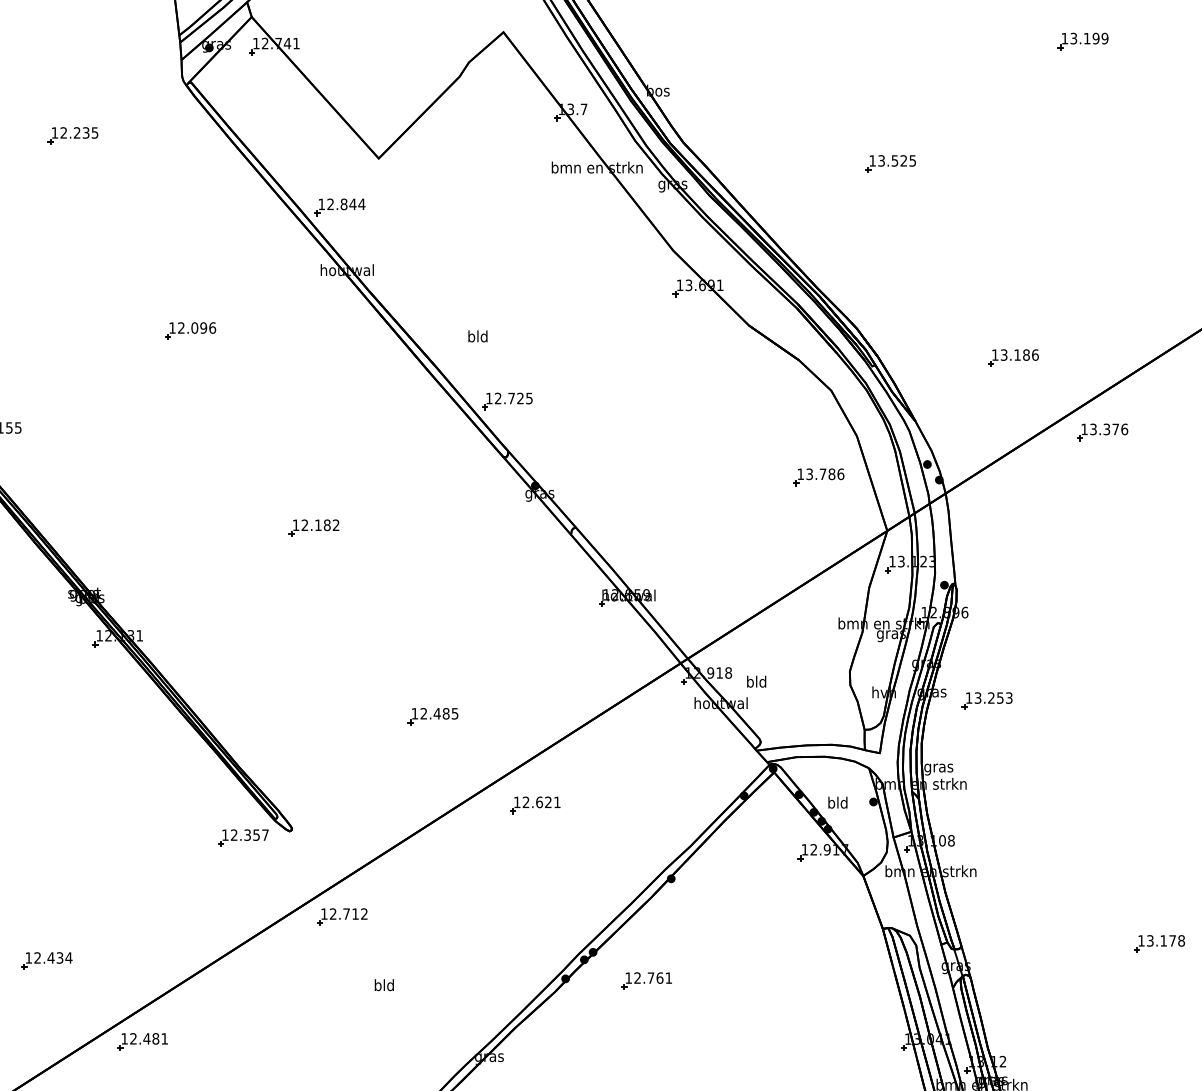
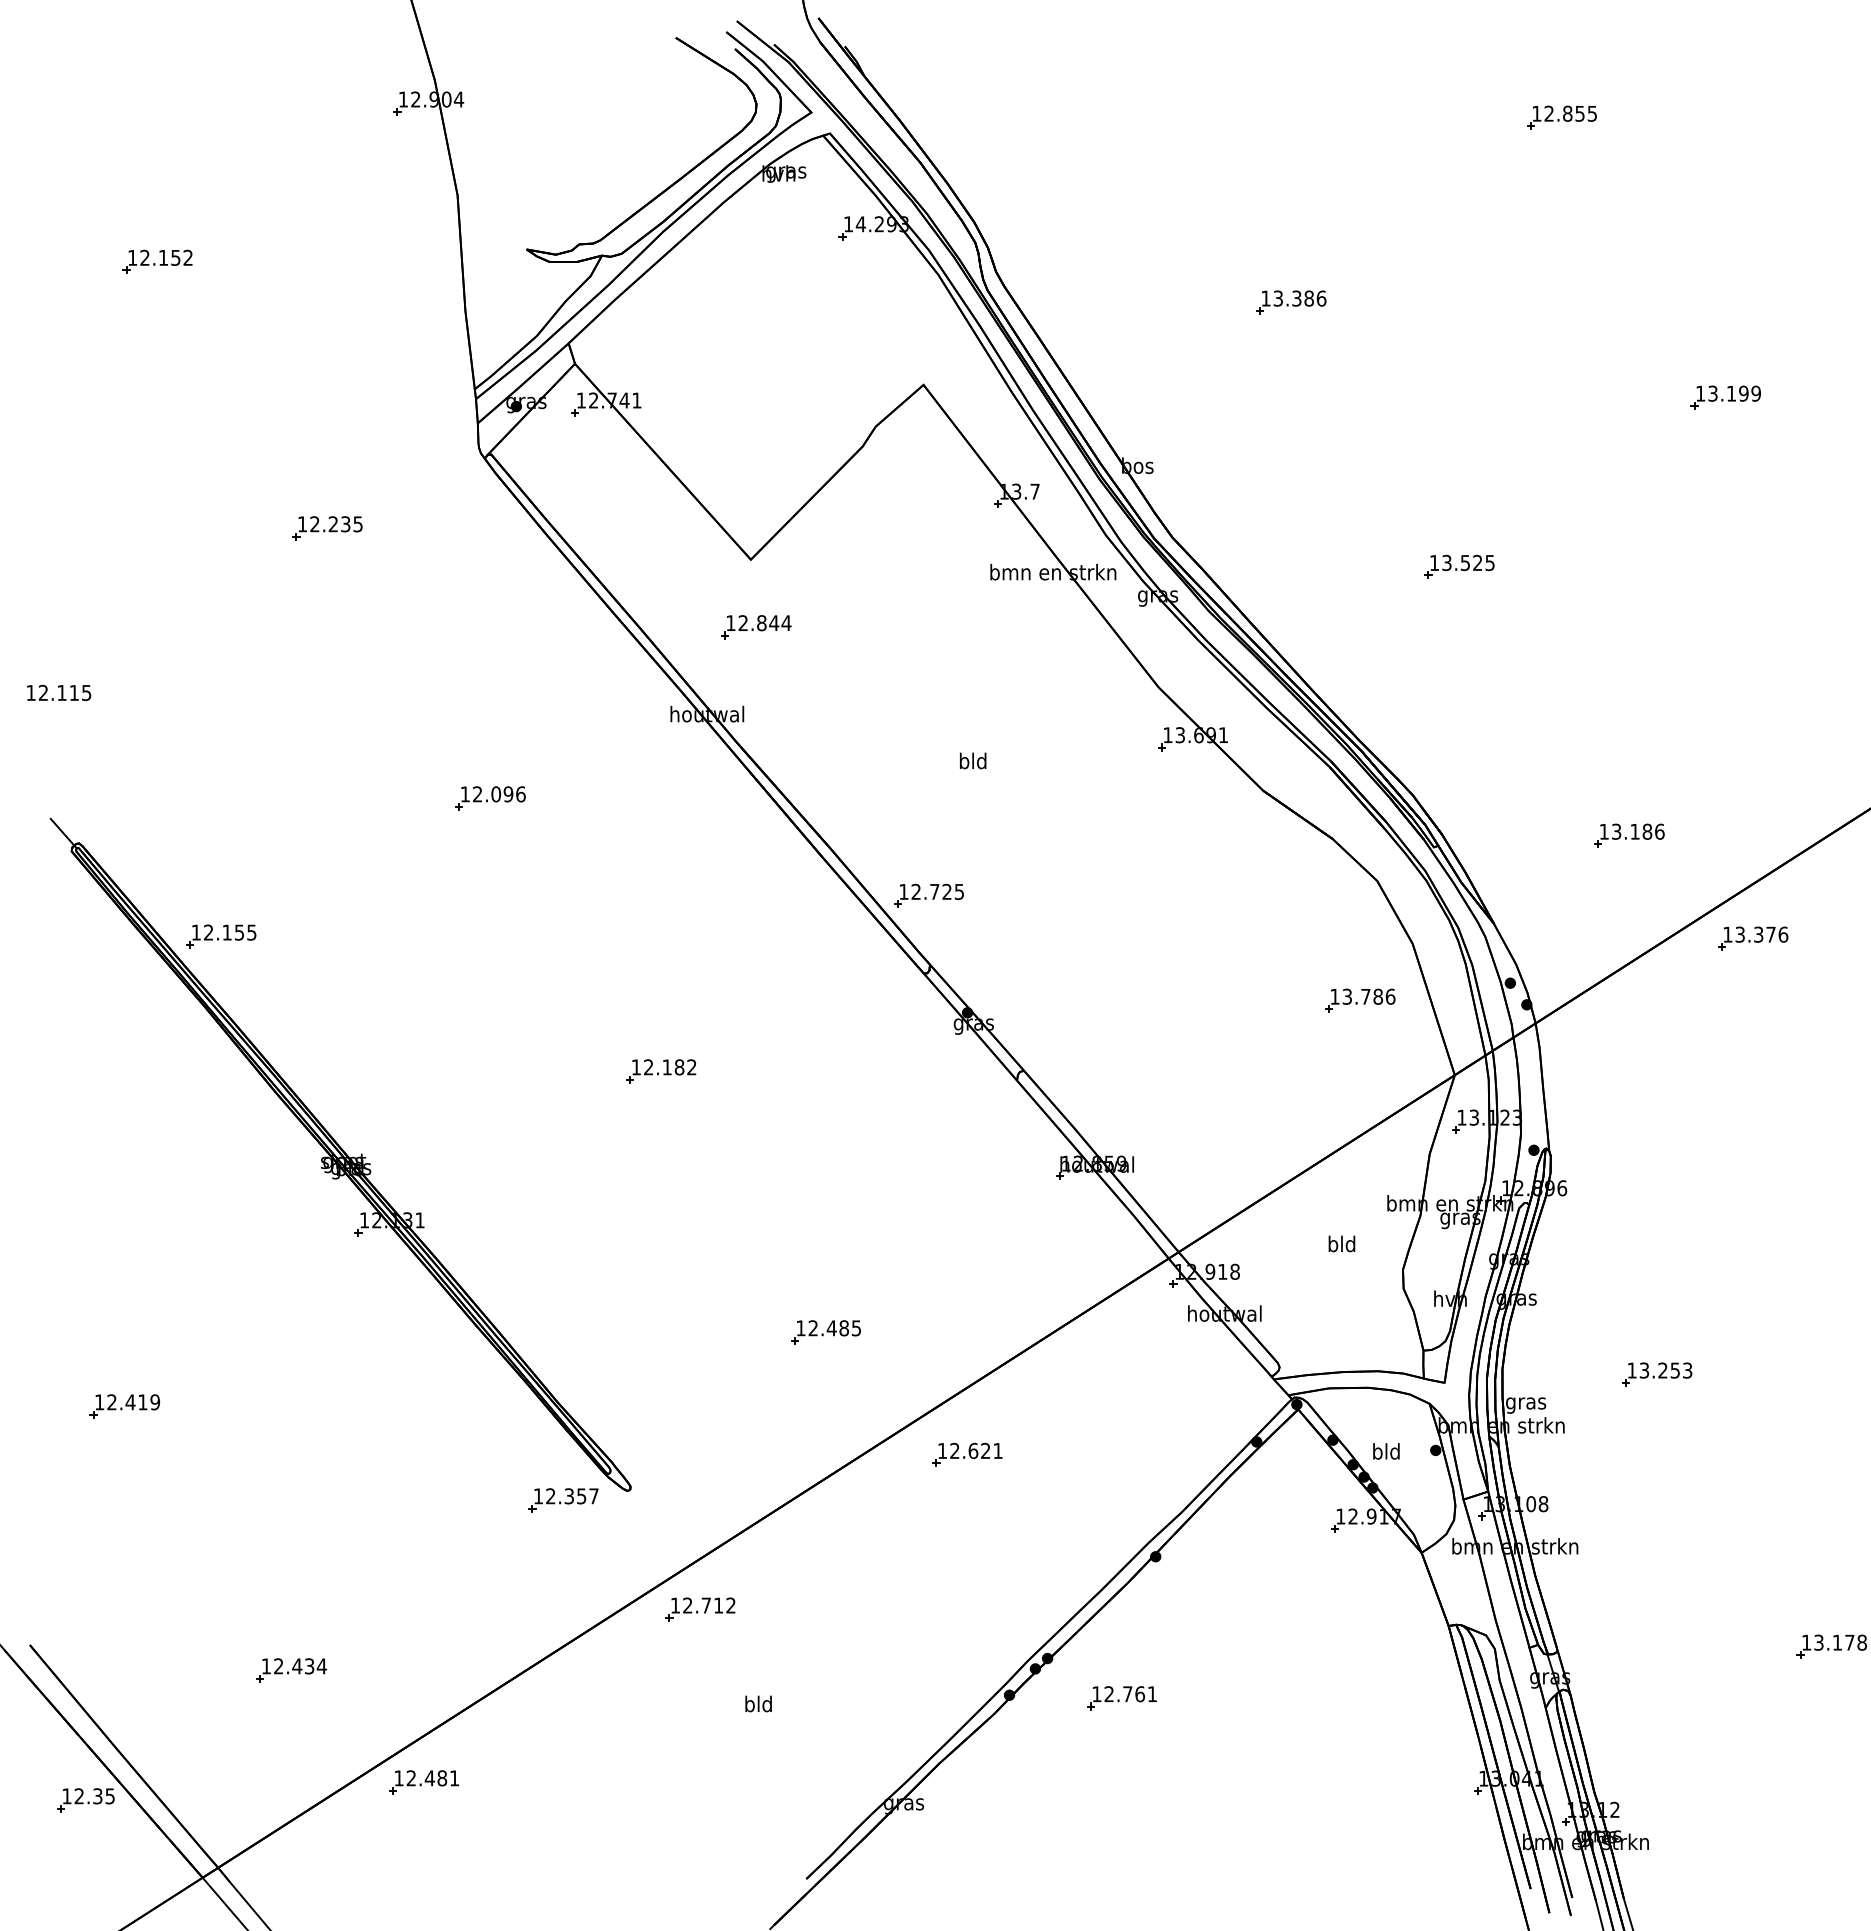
part: (340, 207) -> (756, 627), moved
text: (478, 336) -> (973, 760), moved
text: (756, 681) -> (1341, 1243), moved
part: (987, 700) -> (1657, 1374), moved

